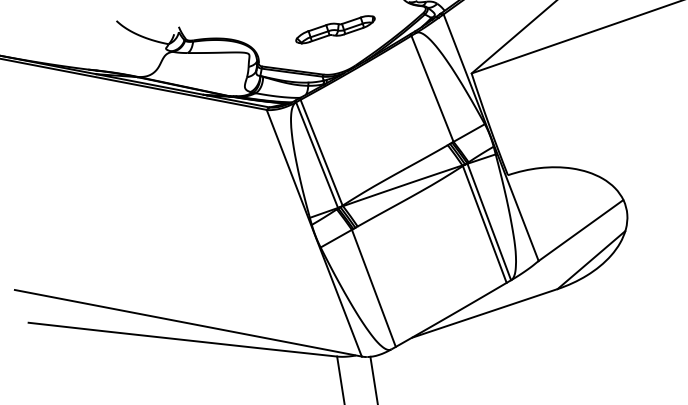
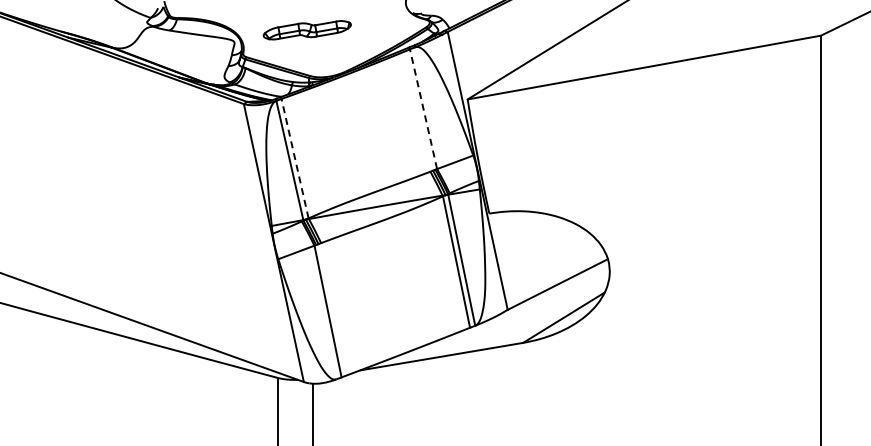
part: (334, 30) -> (306, 30), moved
line: (432, 88) -> (423, 108), solid -> dashed
line: (321, 152) -> (294, 158), solid -> dashed

